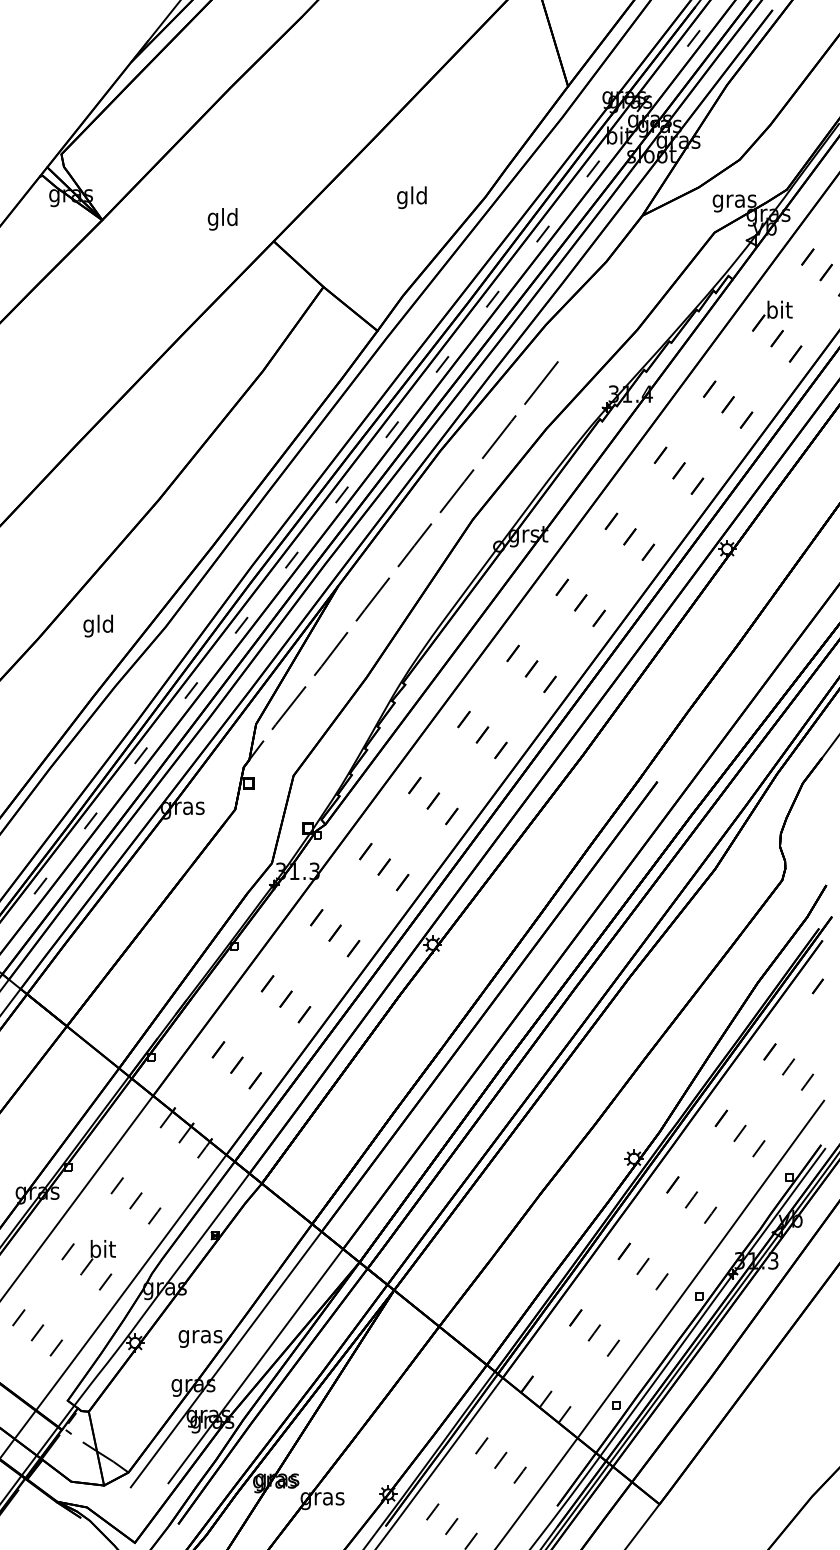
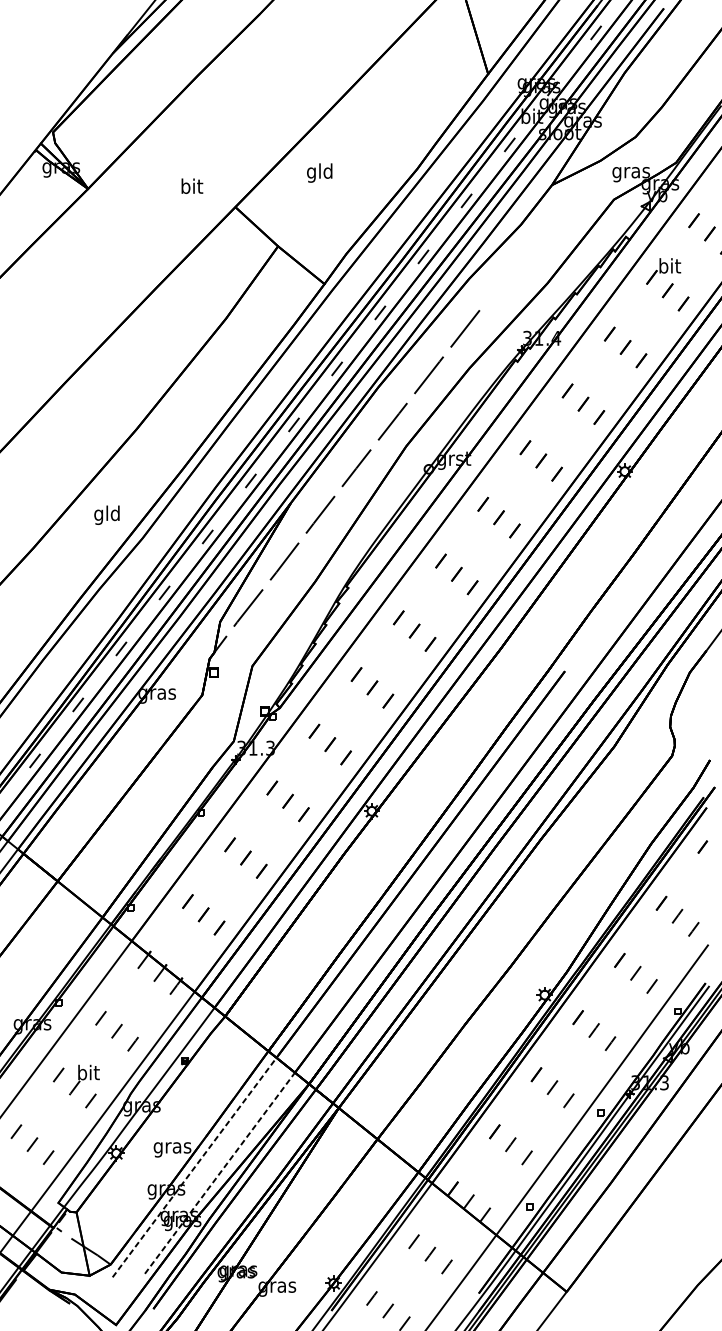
text: (411, 197) -> (319, 172), moved
text: (222, 219) -> (191, 188), gld -> bit
text: (97, 625) -> (106, 514), moved
line: (226, 1359) -> (194, 1167), solid -> dashed
line: (256, 1365) -> (220, 1172), solid -> dashed

